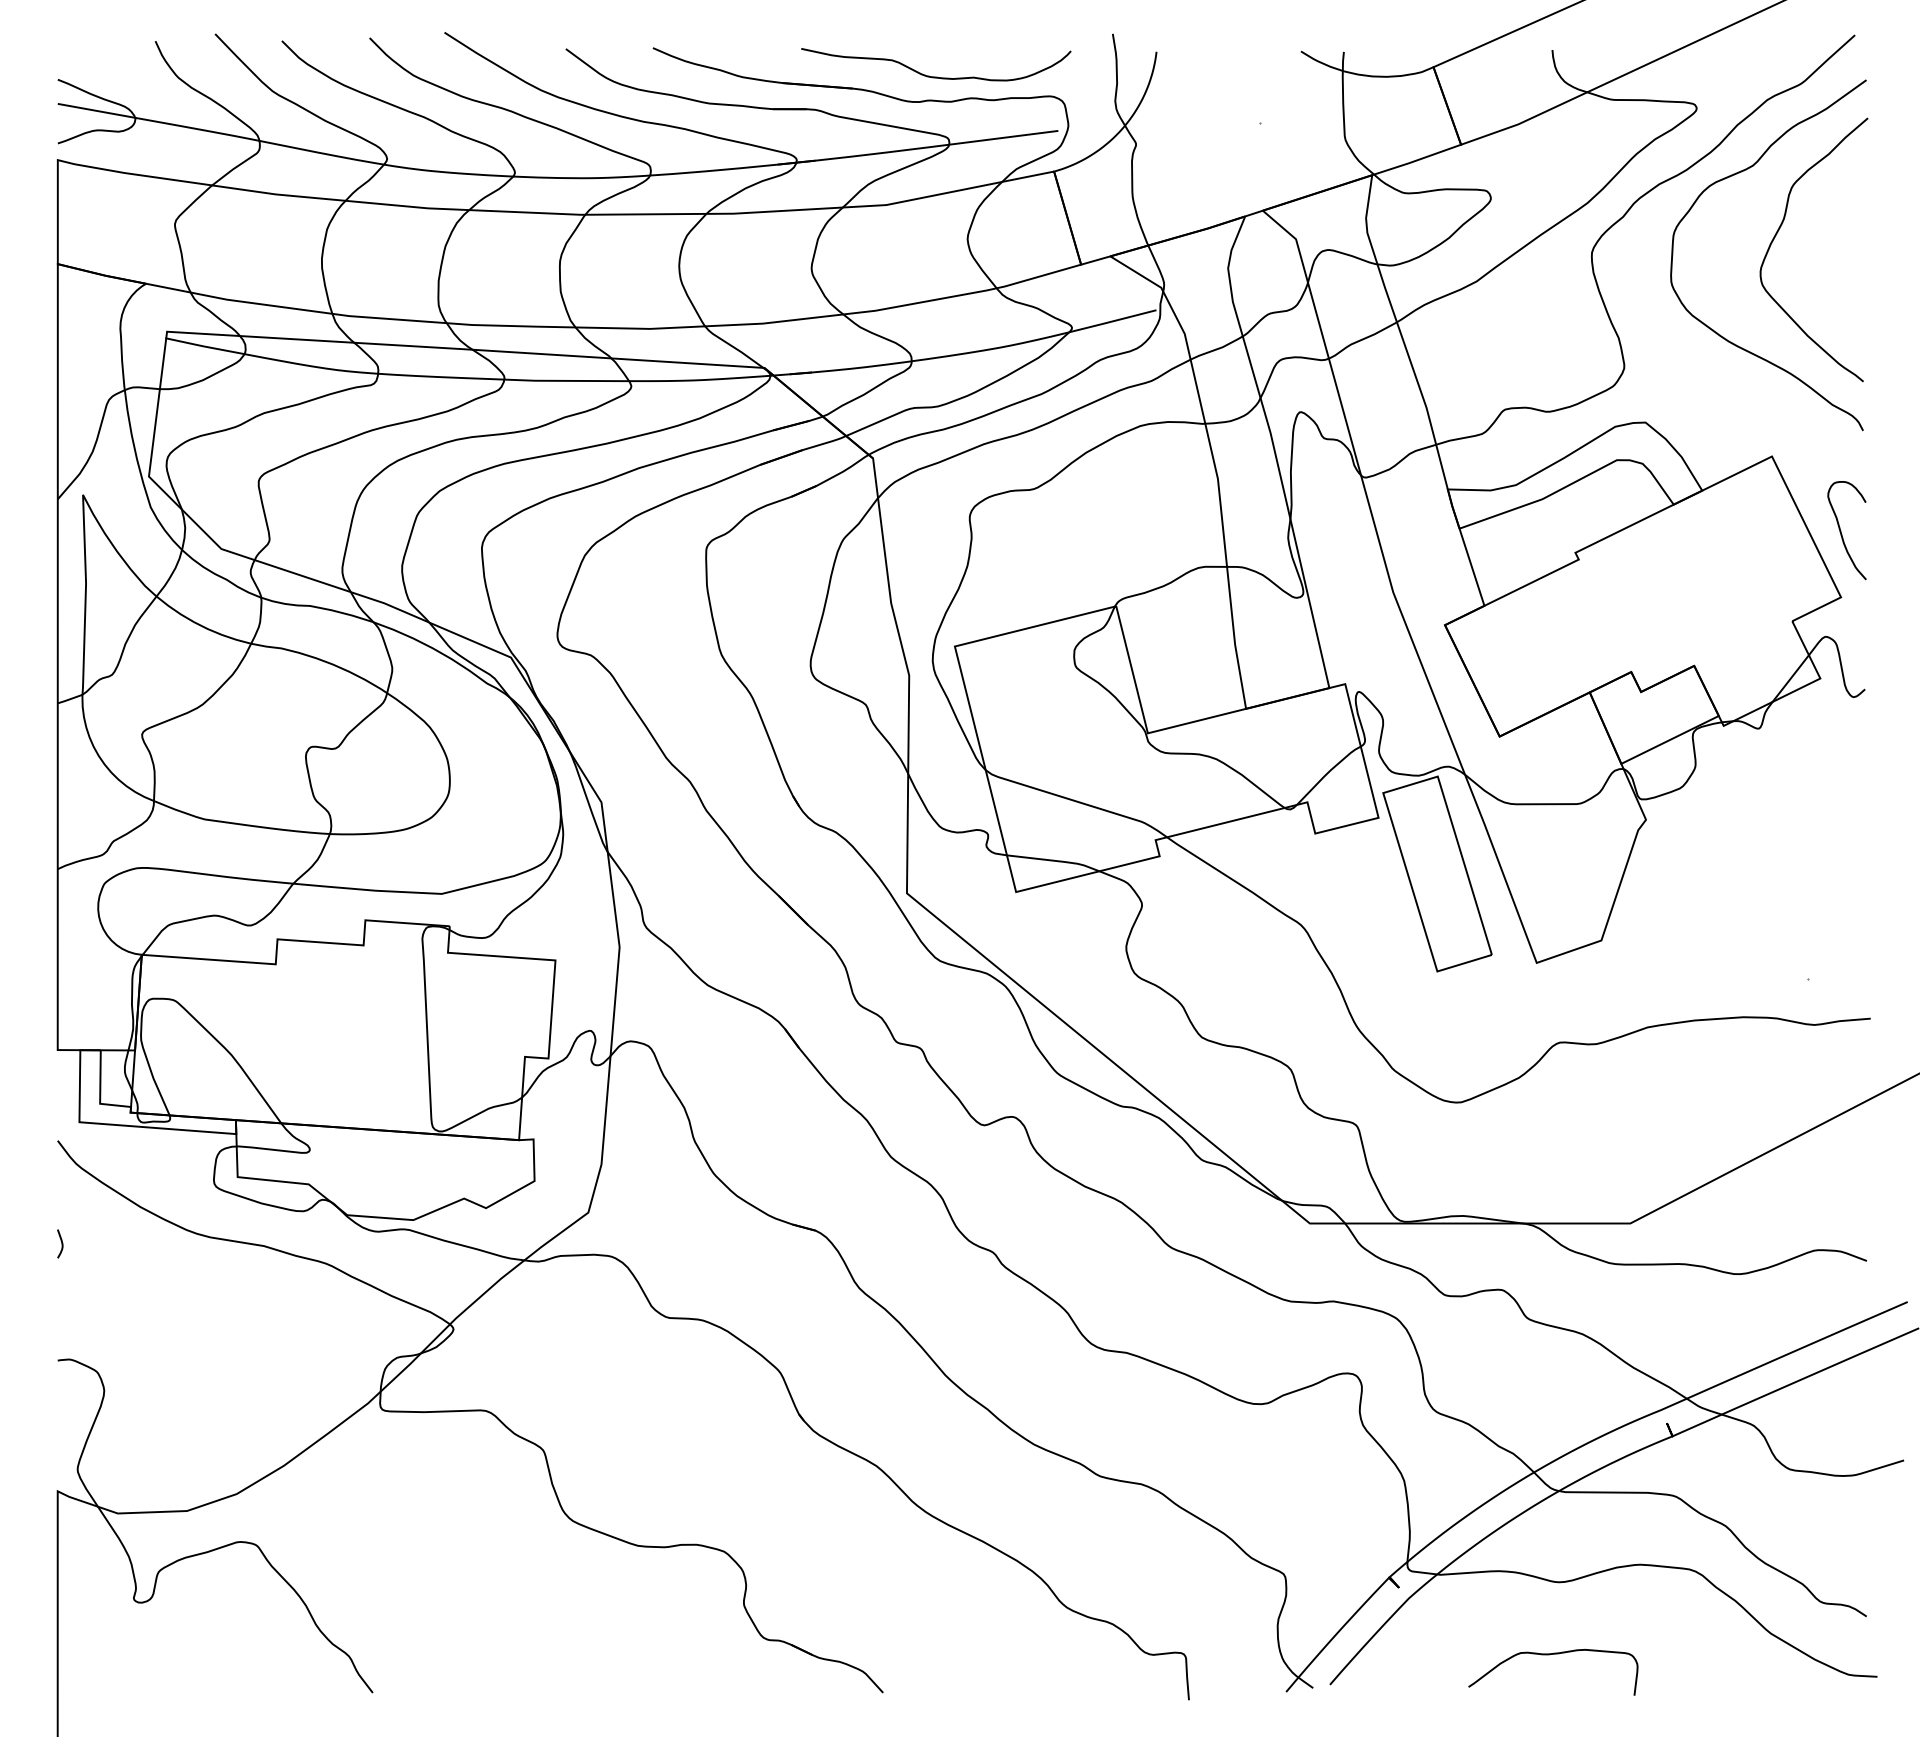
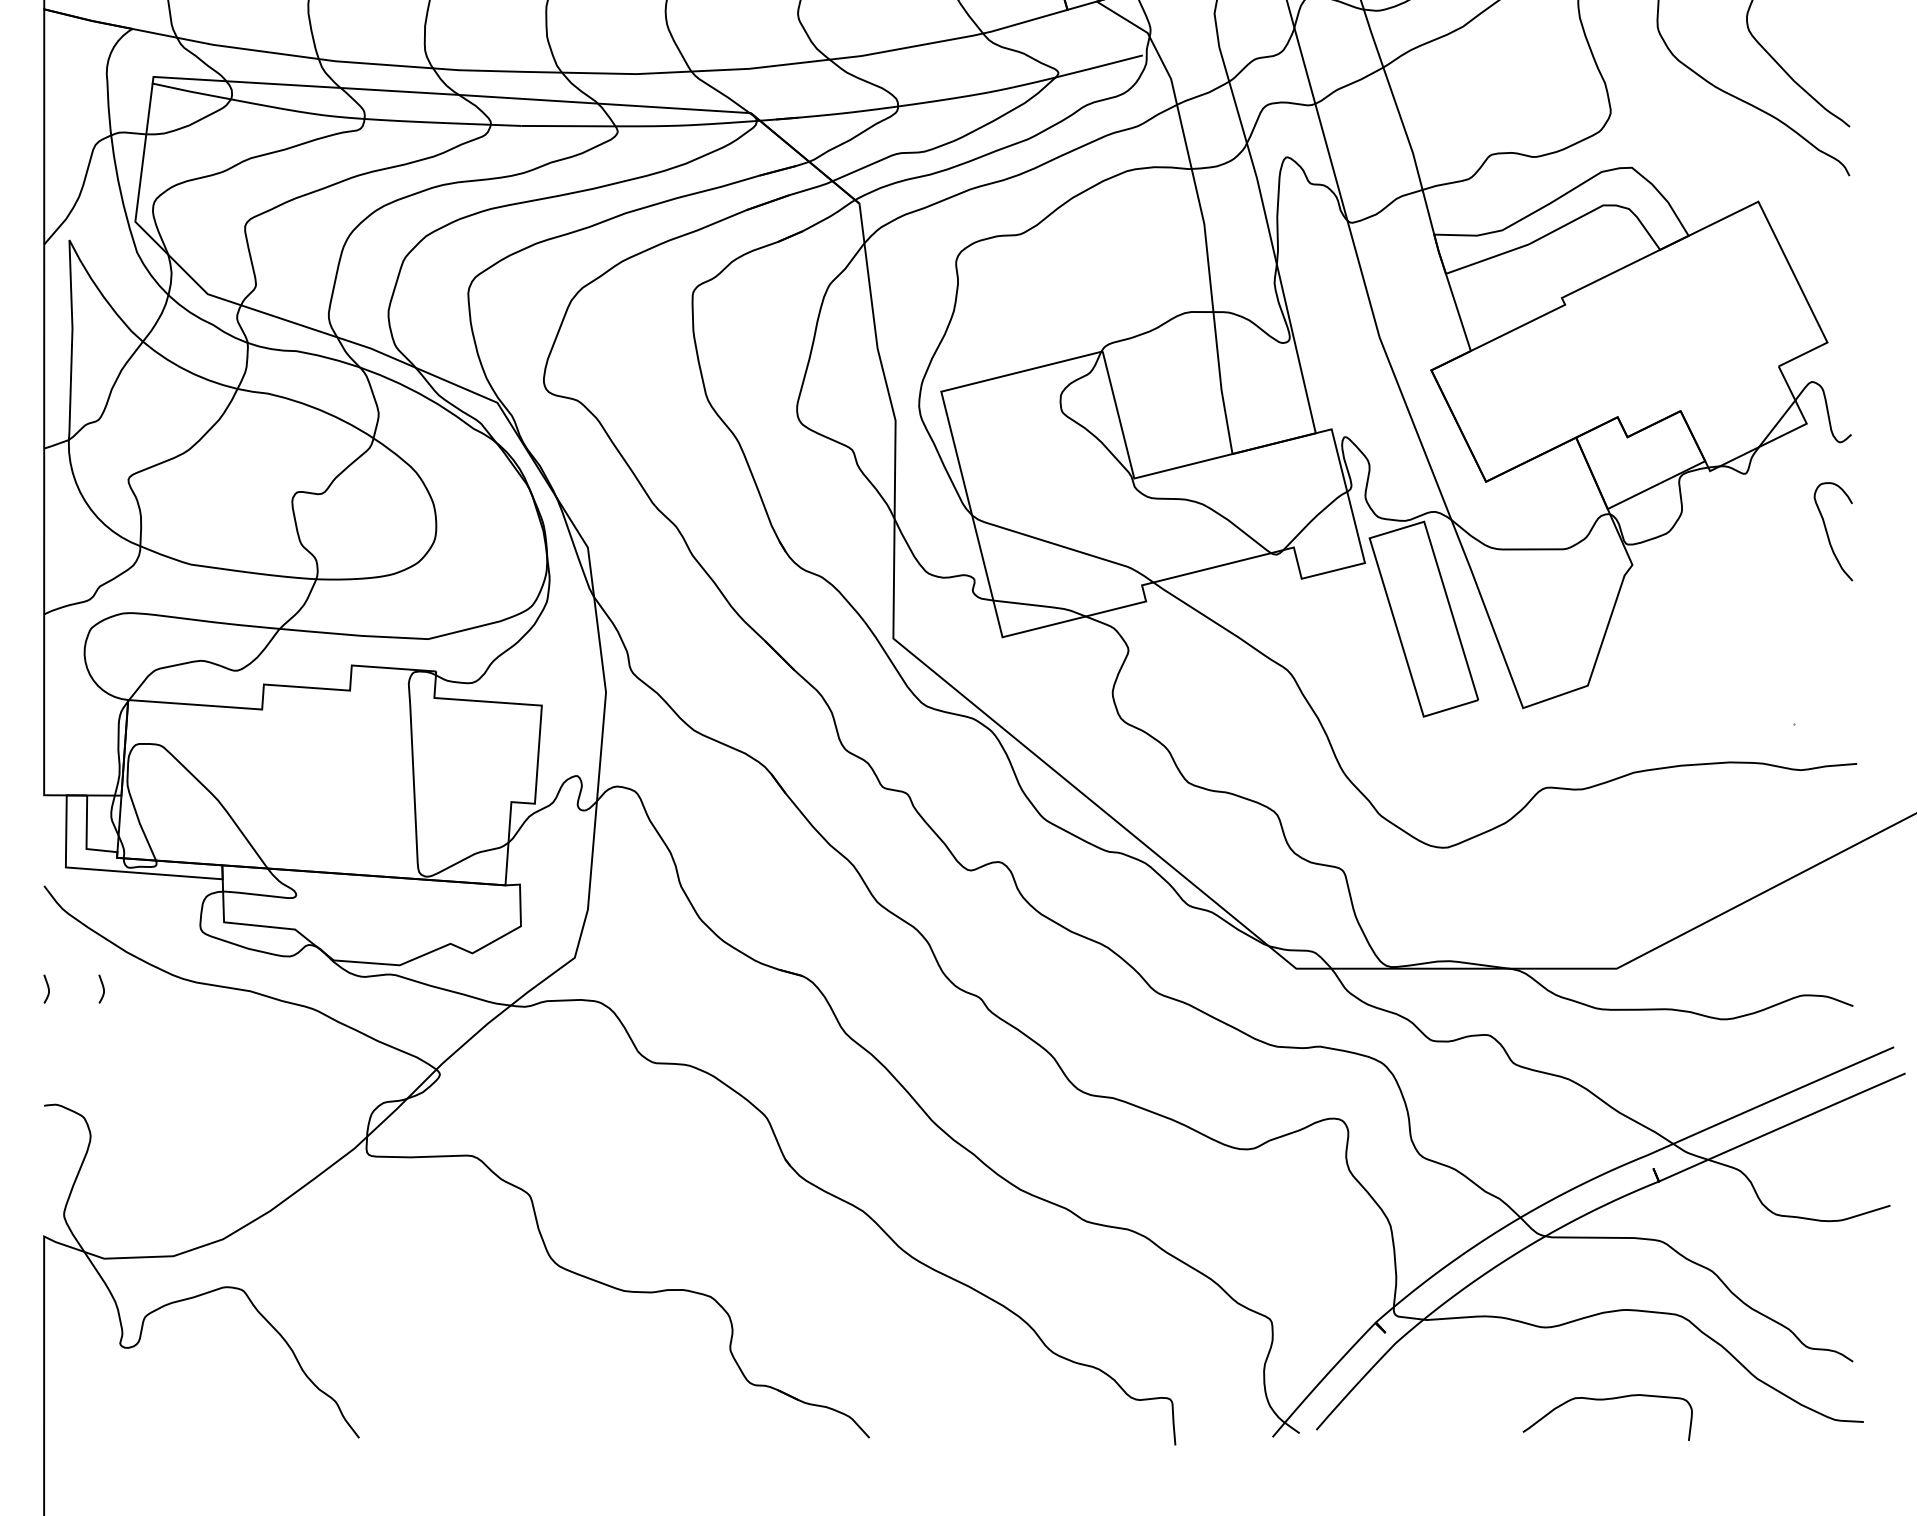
curve: (1841, 530) -> (1827, 531), moved
curve: (116, 1243) -> (102, 988), added
curve: (1549, 1655) -> (1603, 1400), moved

